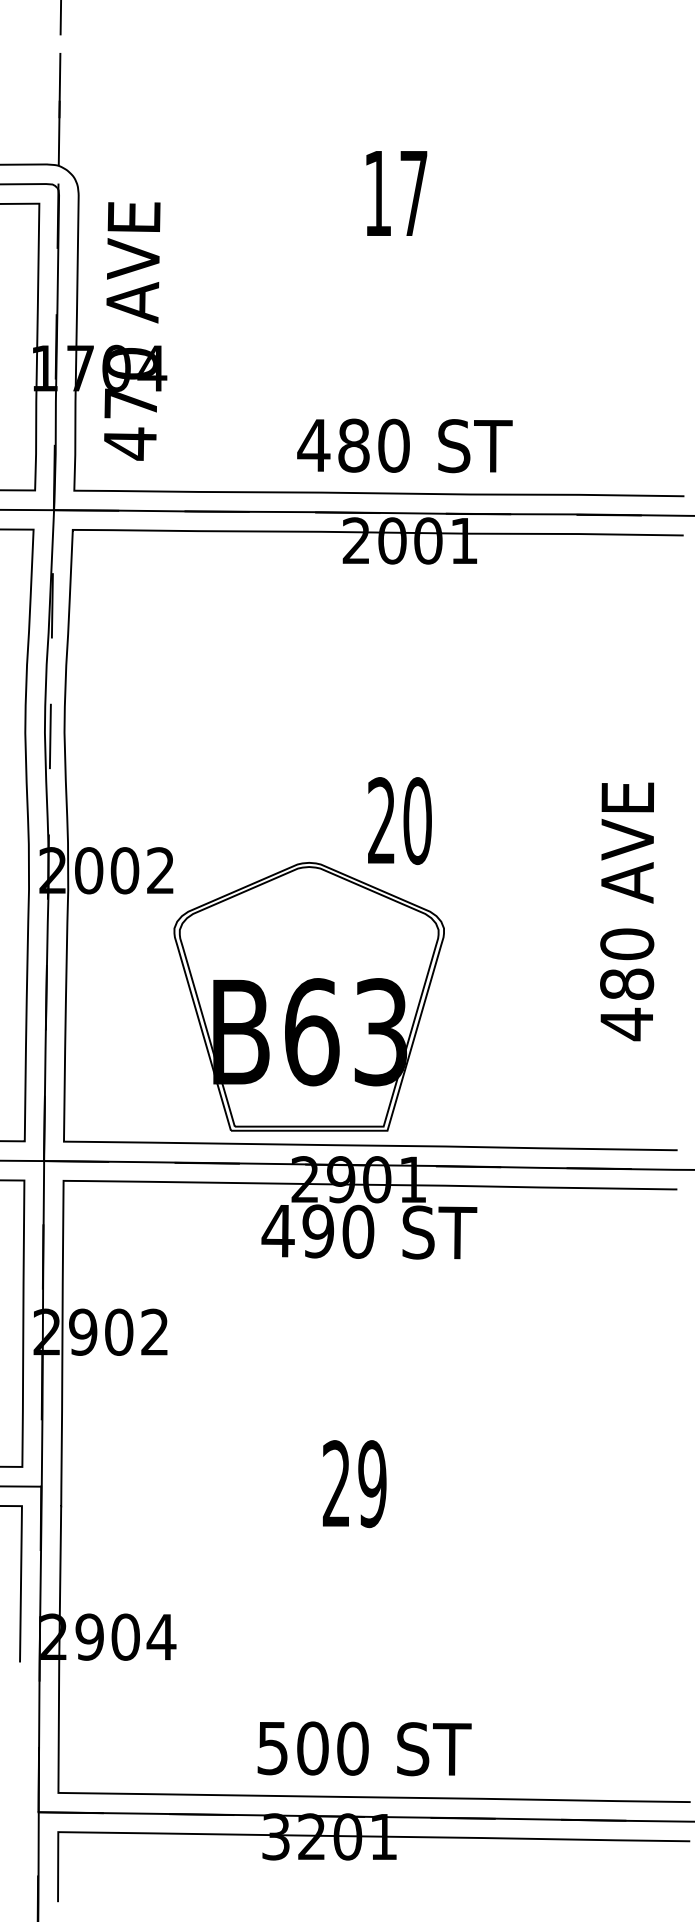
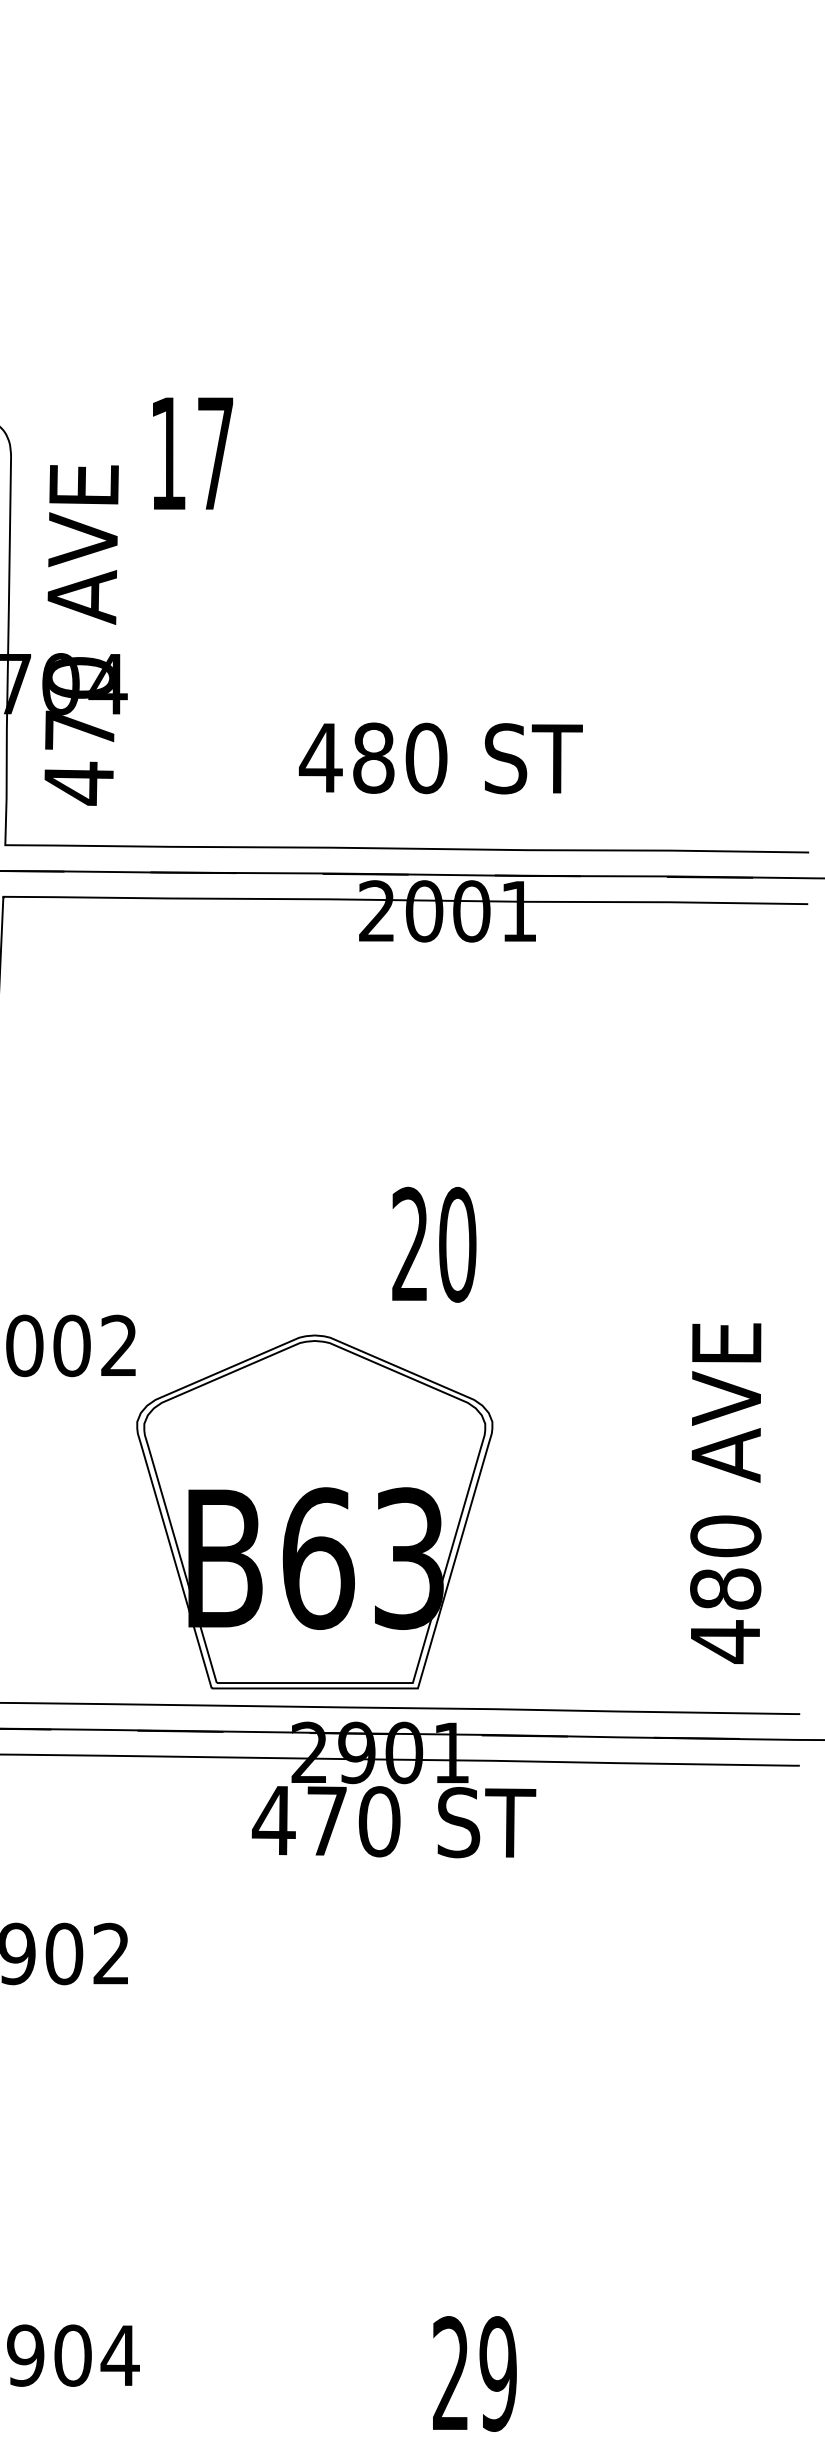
text: (396, 193) -> (192, 453), moved
text: (404, 445) -> (440, 757), moved
text: (399, 820) -> (433, 1244), moved
text: (627, 911) -> (726, 1493), moved
text: (317, 1231) -> (325, 1821), 490 -> 470
text: (354, 1484) -> (474, 2374), moved

